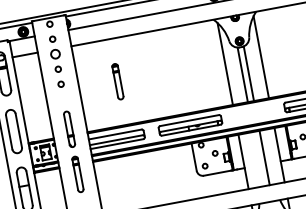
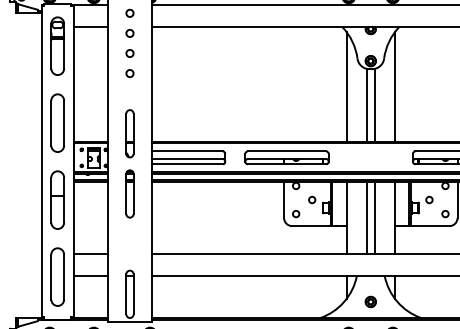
circle: (55, 54) -> (129, 33), size x0.62
part: (117, 81) -> (203, 83), removed
line: (258, 158) -> (366, 217), added

